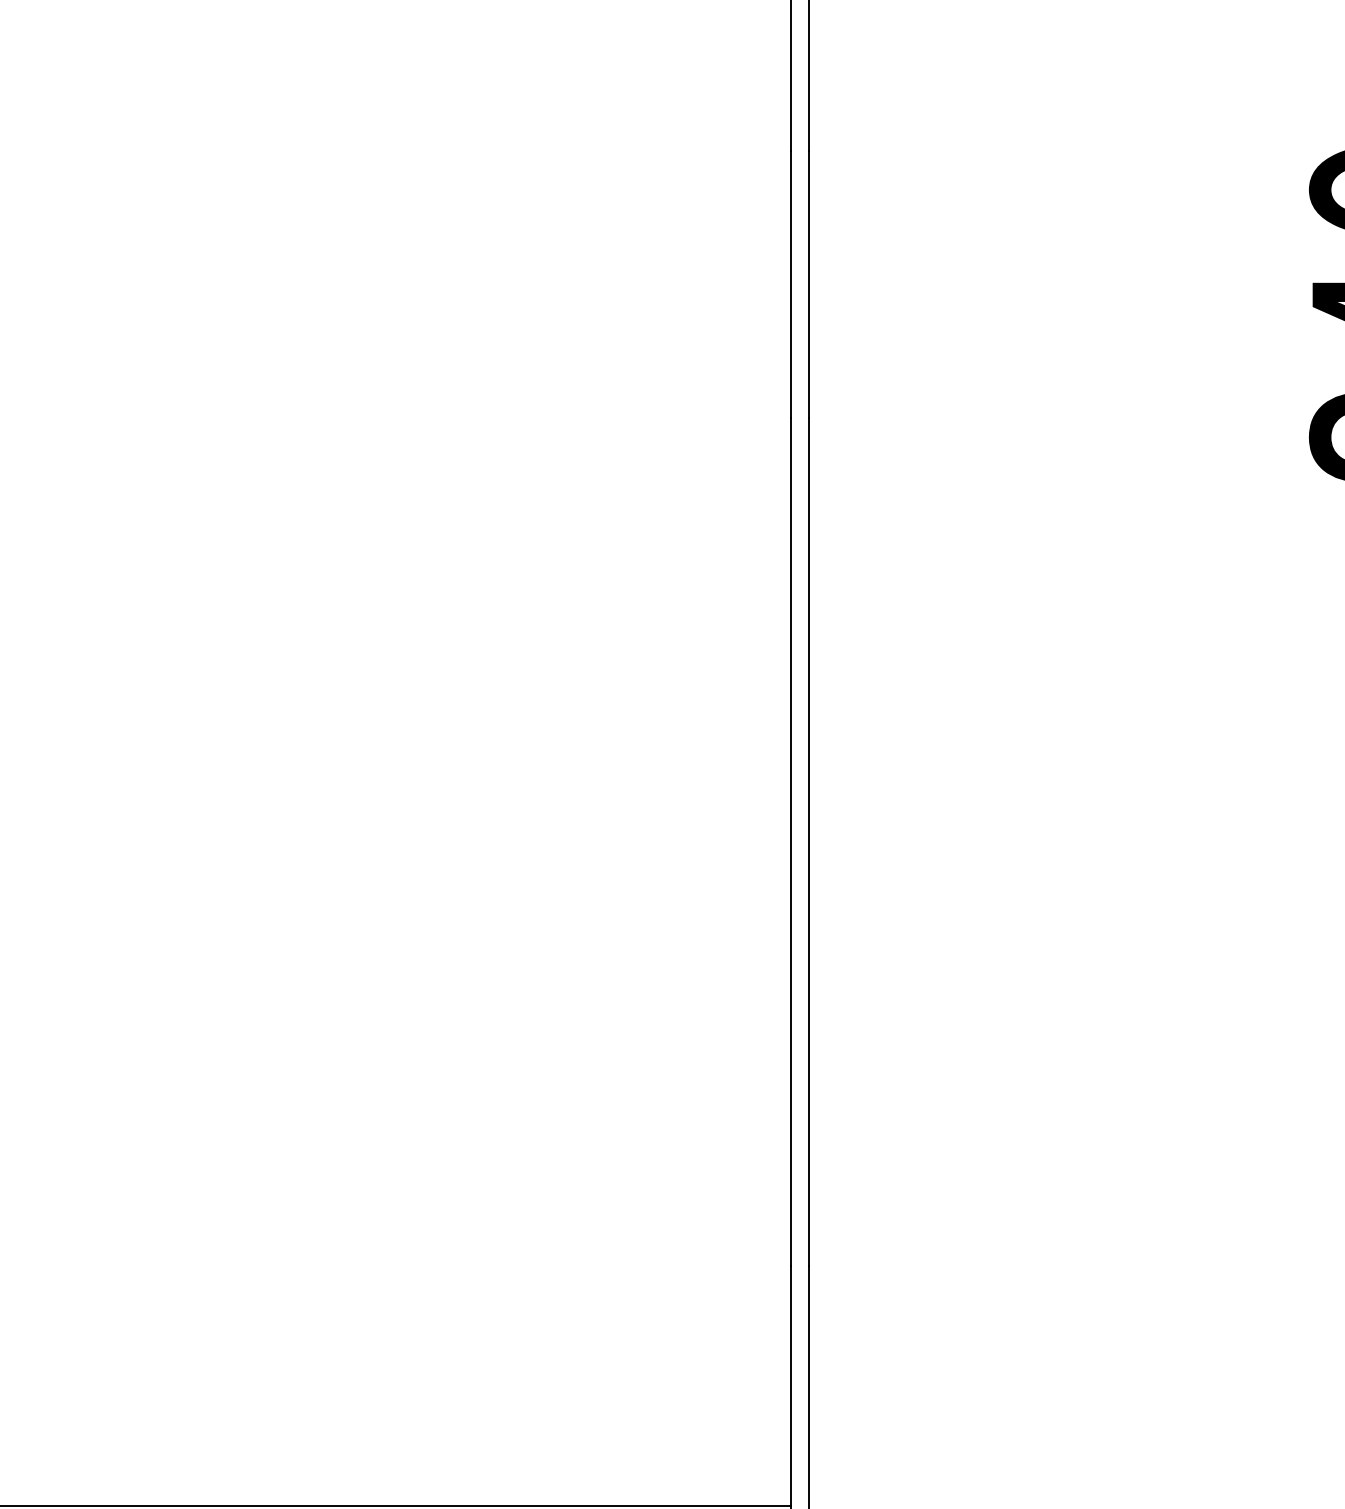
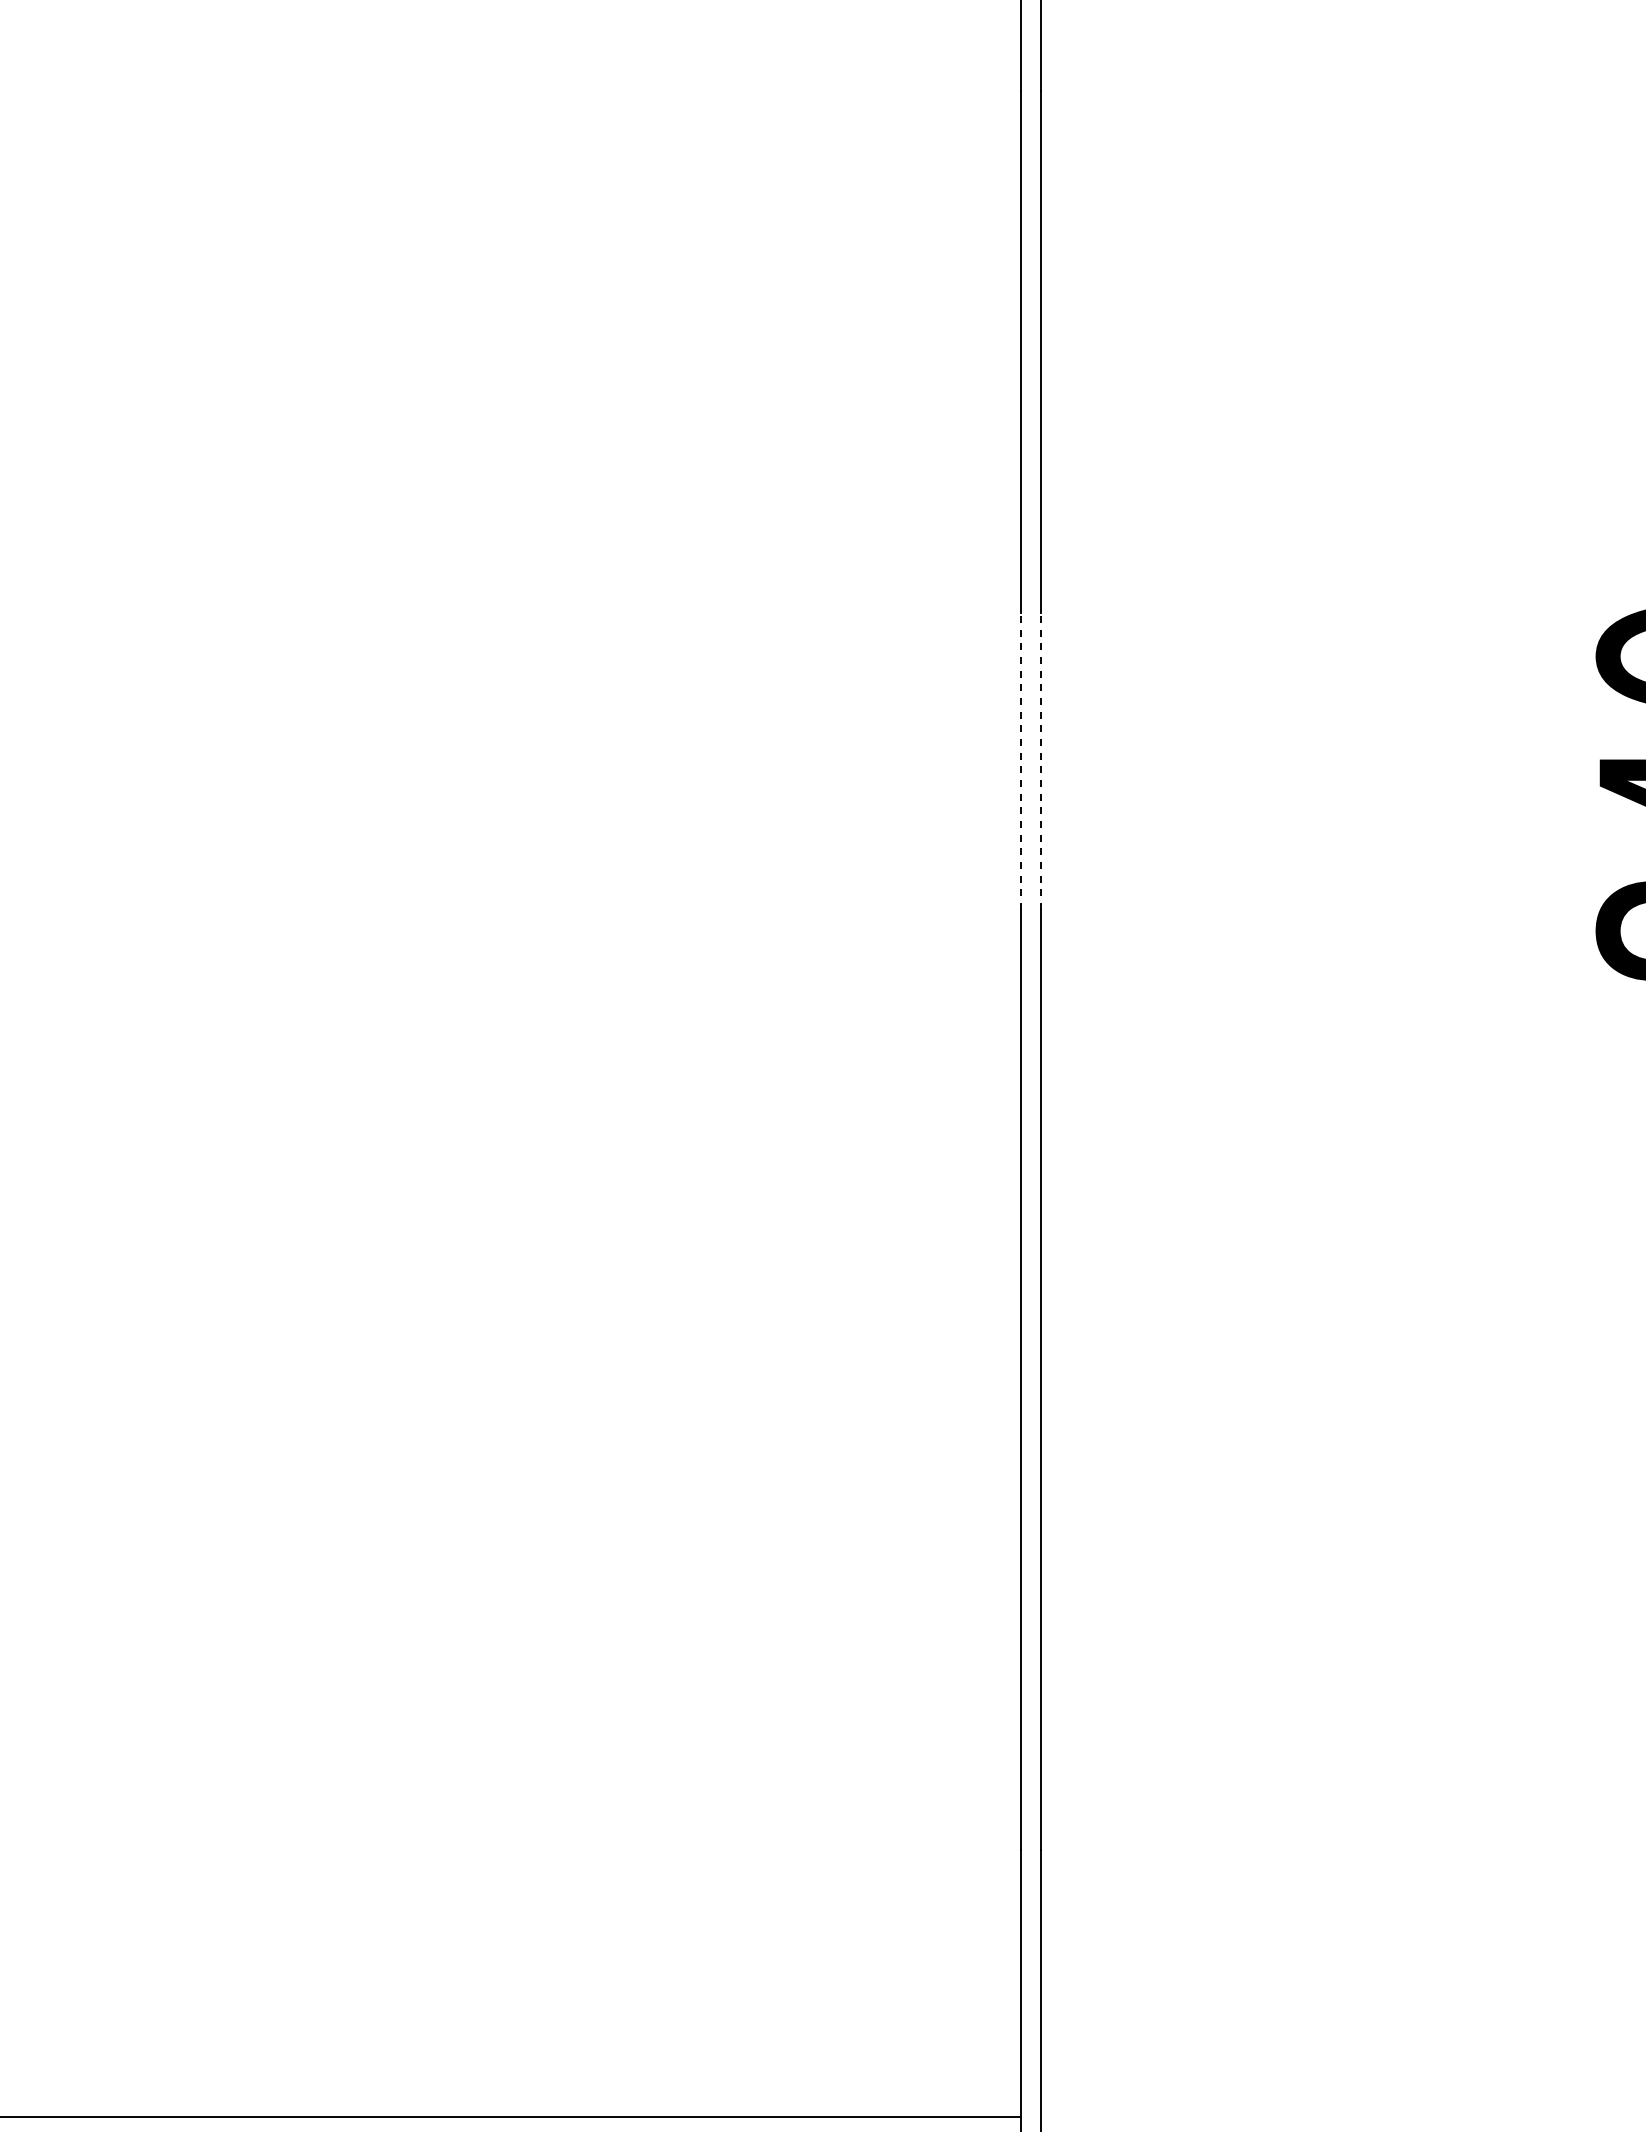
line: (790, 284) -> (1020, 761), solid -> dashed
line: (808, 284) -> (1040, 761), solid -> dashed

